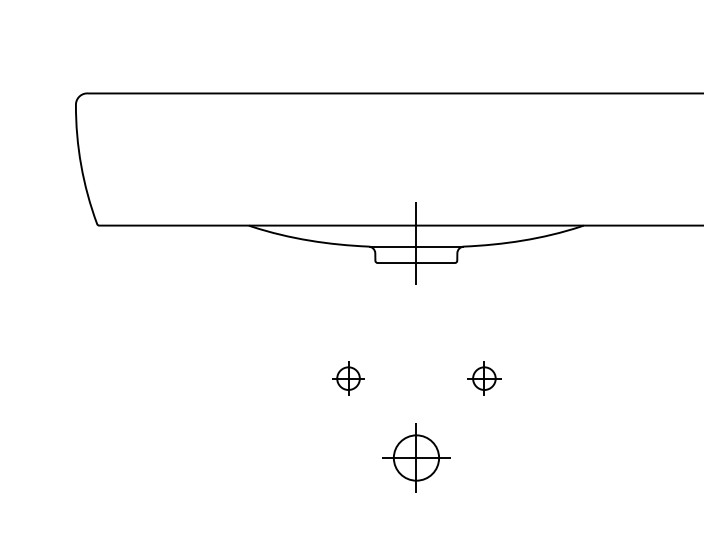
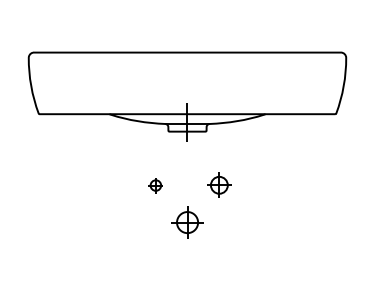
part: (482, 378) -> (218, 185), size x1.6

